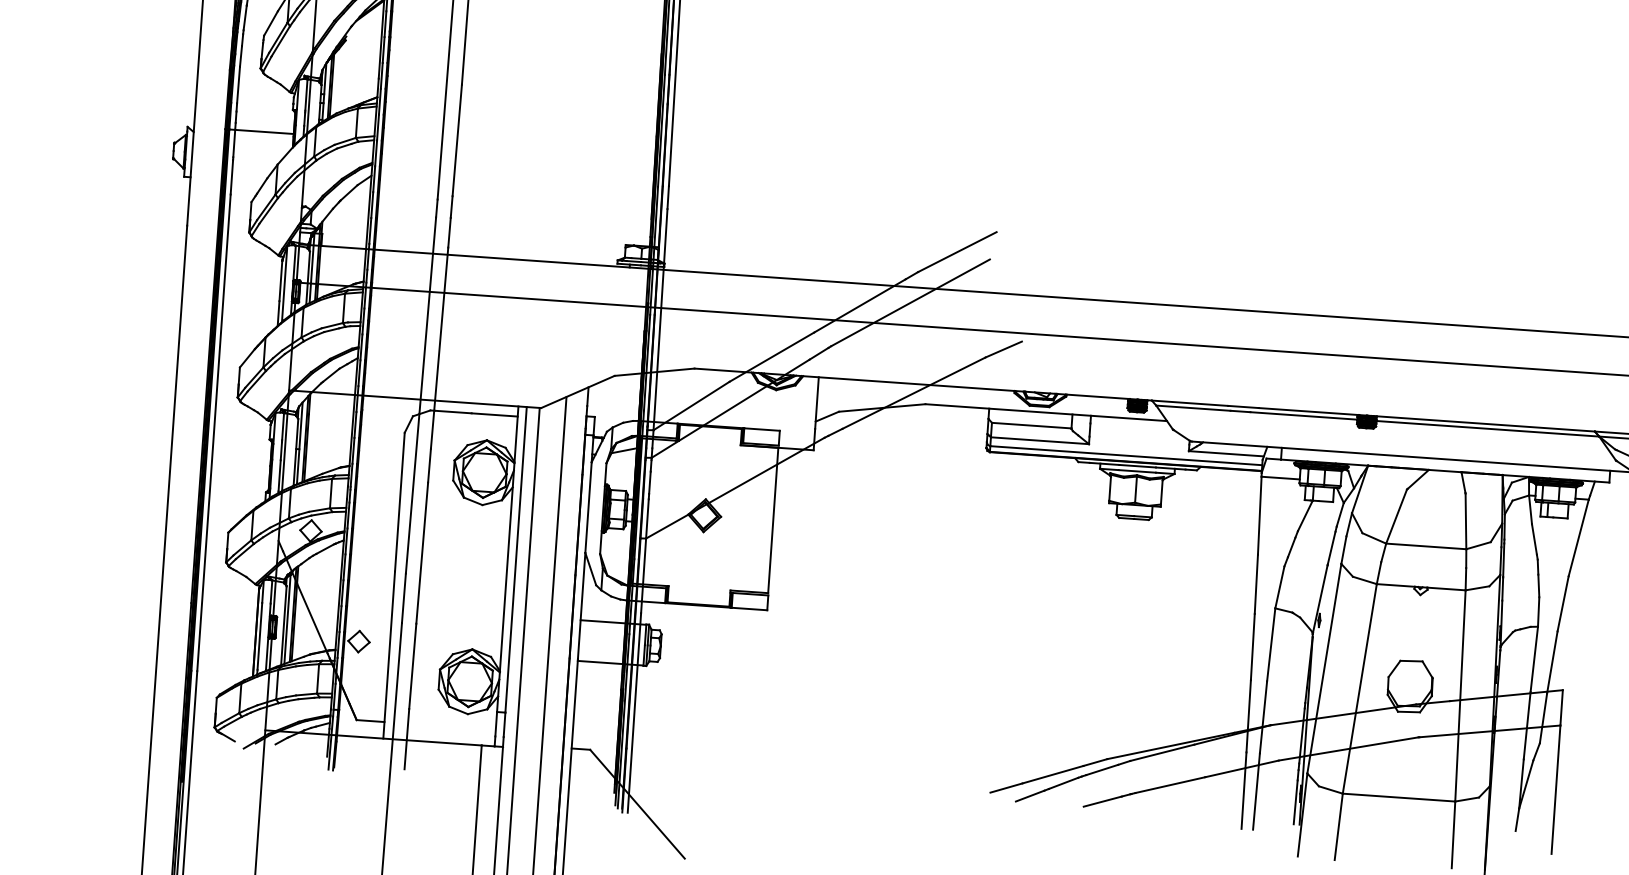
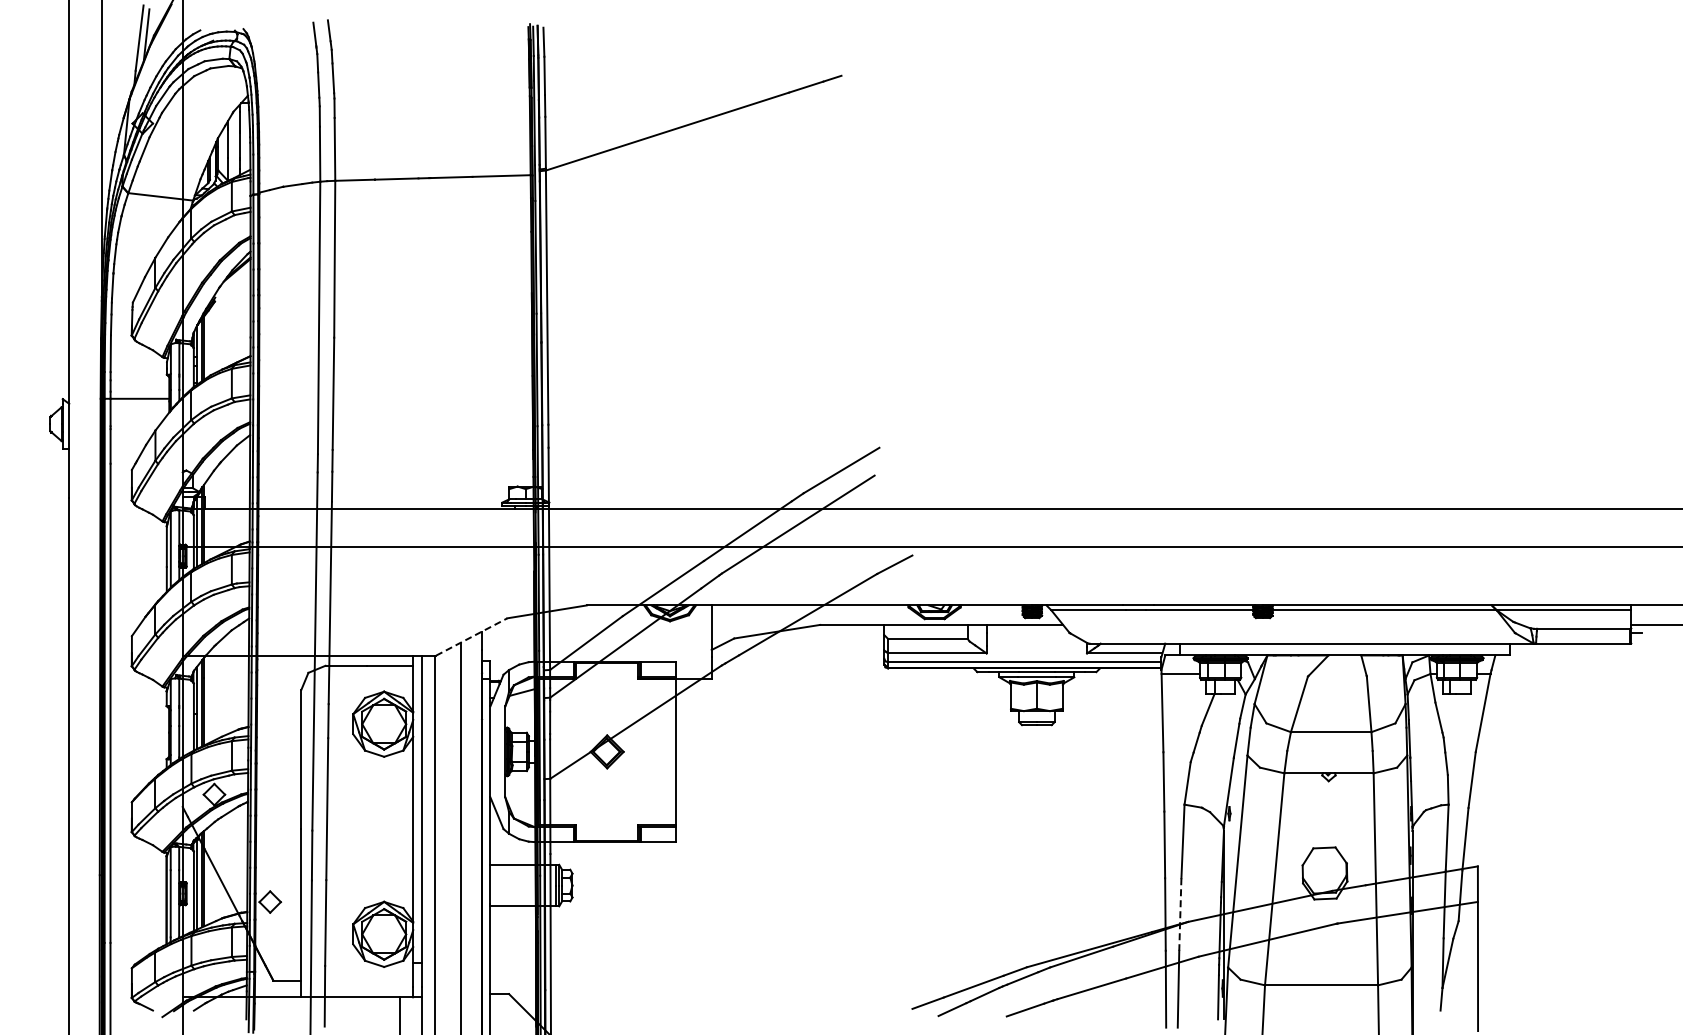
line: (578, 391) -> (472, 636), solid -> dashed
line: (1263, 718) -> (1180, 915), solid -> dashed

